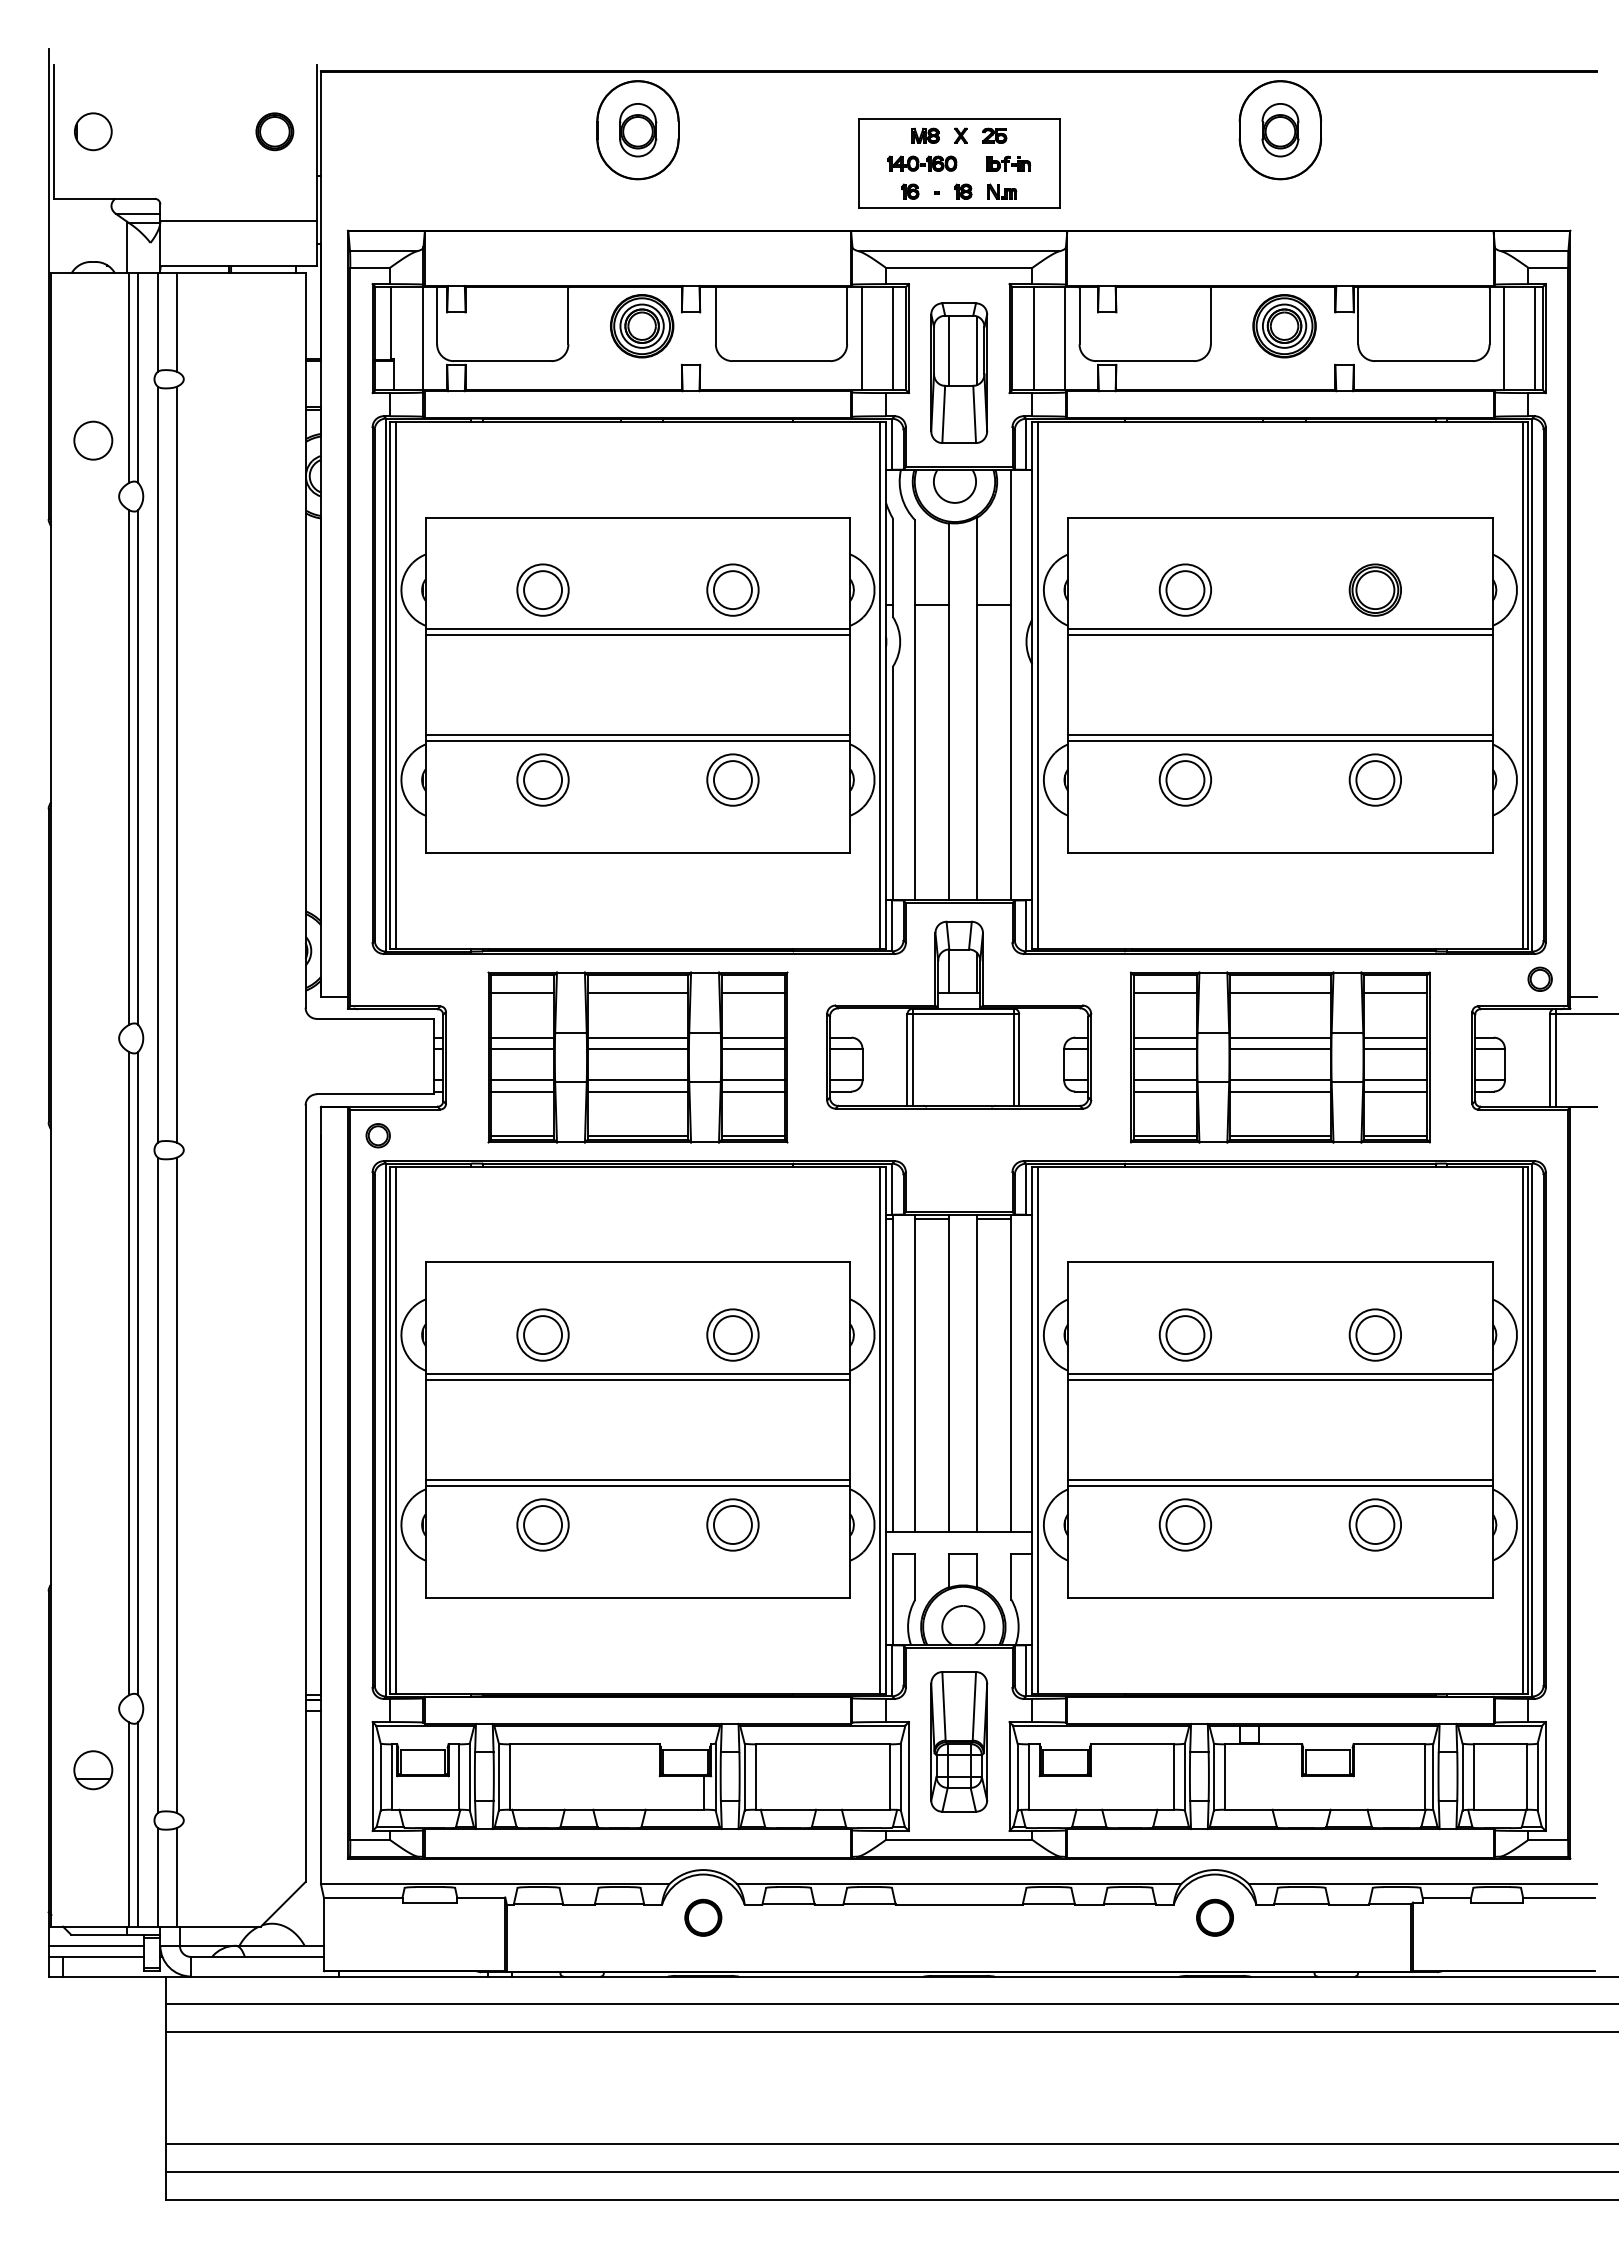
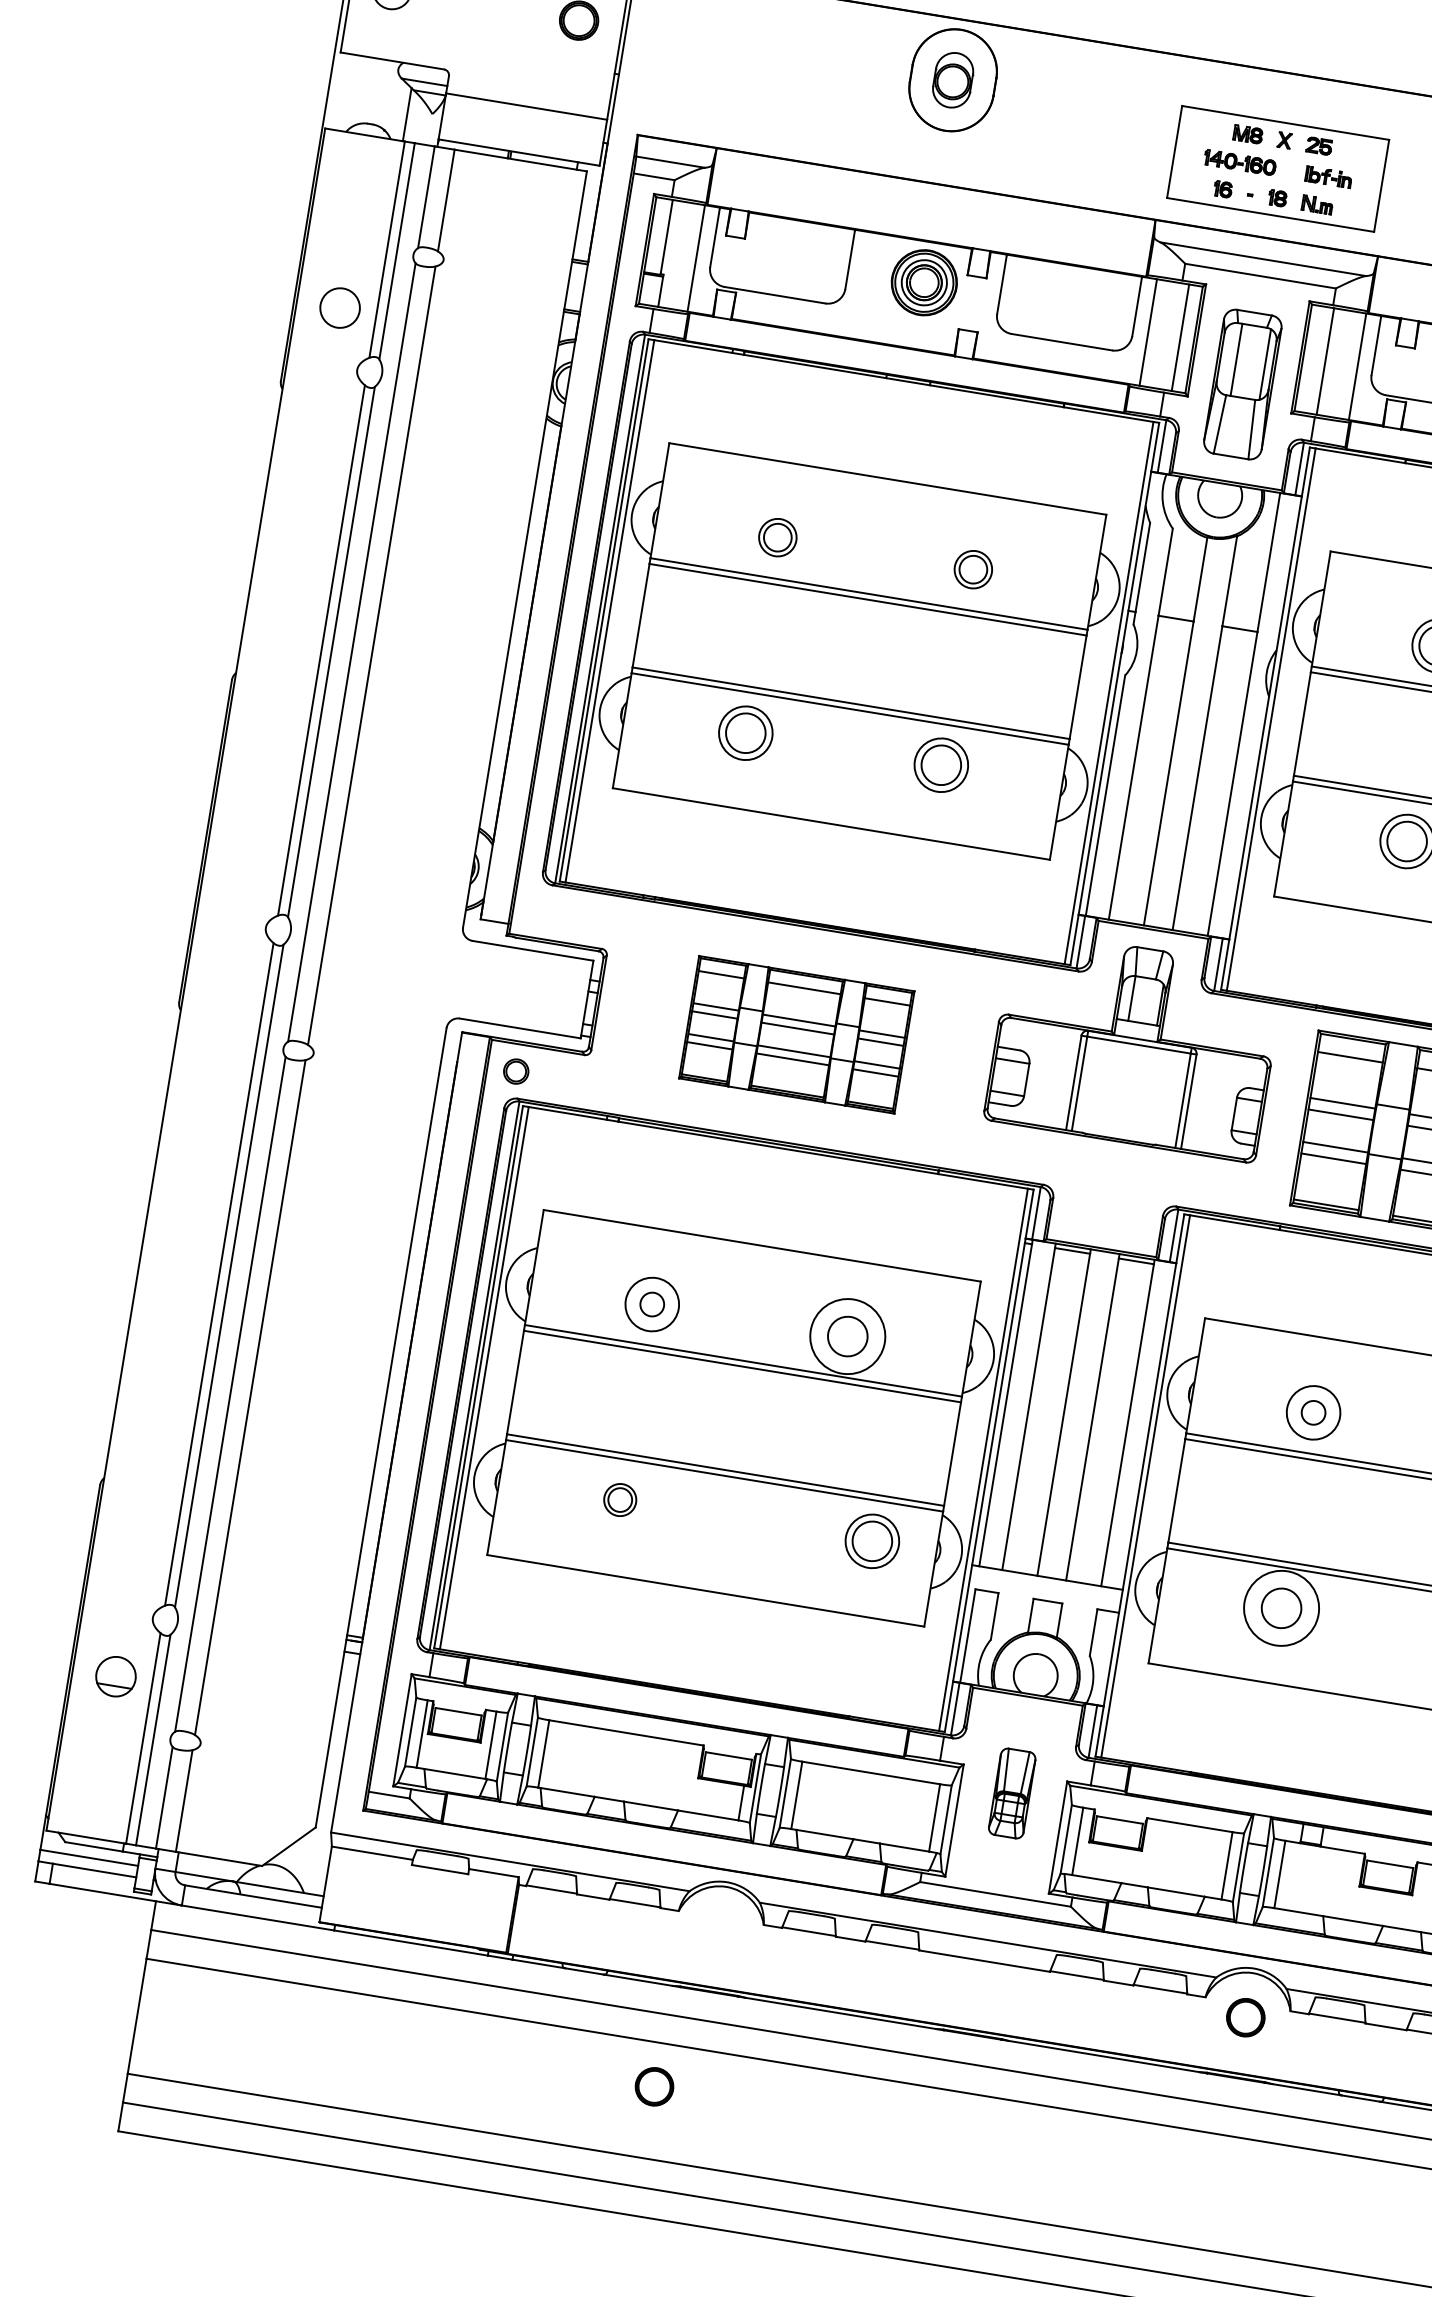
part: (542, 589) -> (777, 536), size x0.7
part: (732, 589) -> (972, 569), size x0.7
part: (637, 1057) -> (796, 1034), size x0.7
circle: (732, 1334) -> (847, 1335), size x1.4
circle: (543, 1335) -> (652, 1305), size x0.6
circle: (1185, 1335) -> (1313, 1413), size x0.6
part: (542, 1524) -> (619, 1499), size x0.6
part: (732, 1524) -> (872, 1540), moved
circle: (1185, 1524) -> (1281, 1607), size x1.4
part: (959, 1741) -> (1012, 1793), size x0.6
part: (703, 1917) -> (654, 2086), moved

